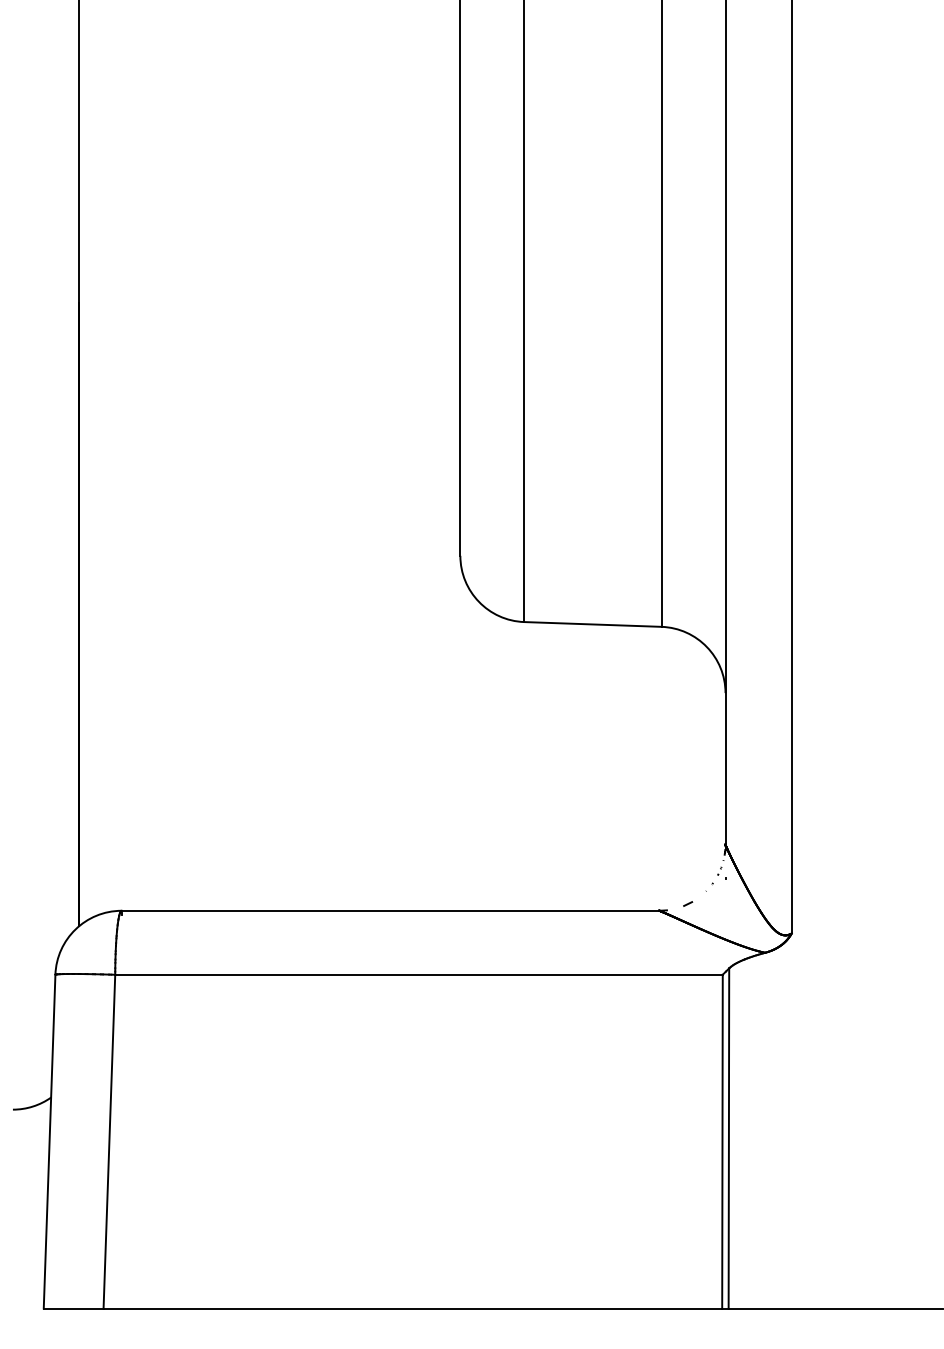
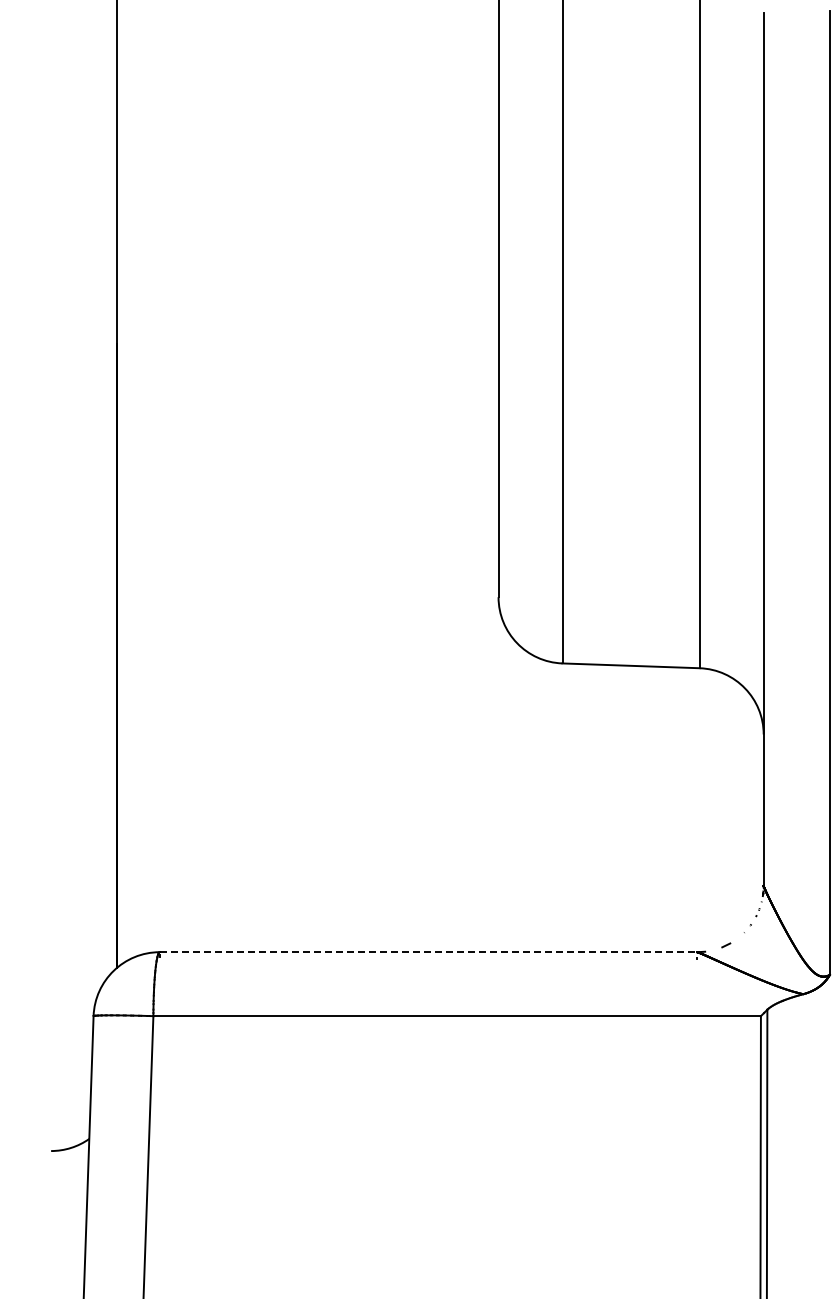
line: (390, 910) -> (428, 951), solid -> dashed

